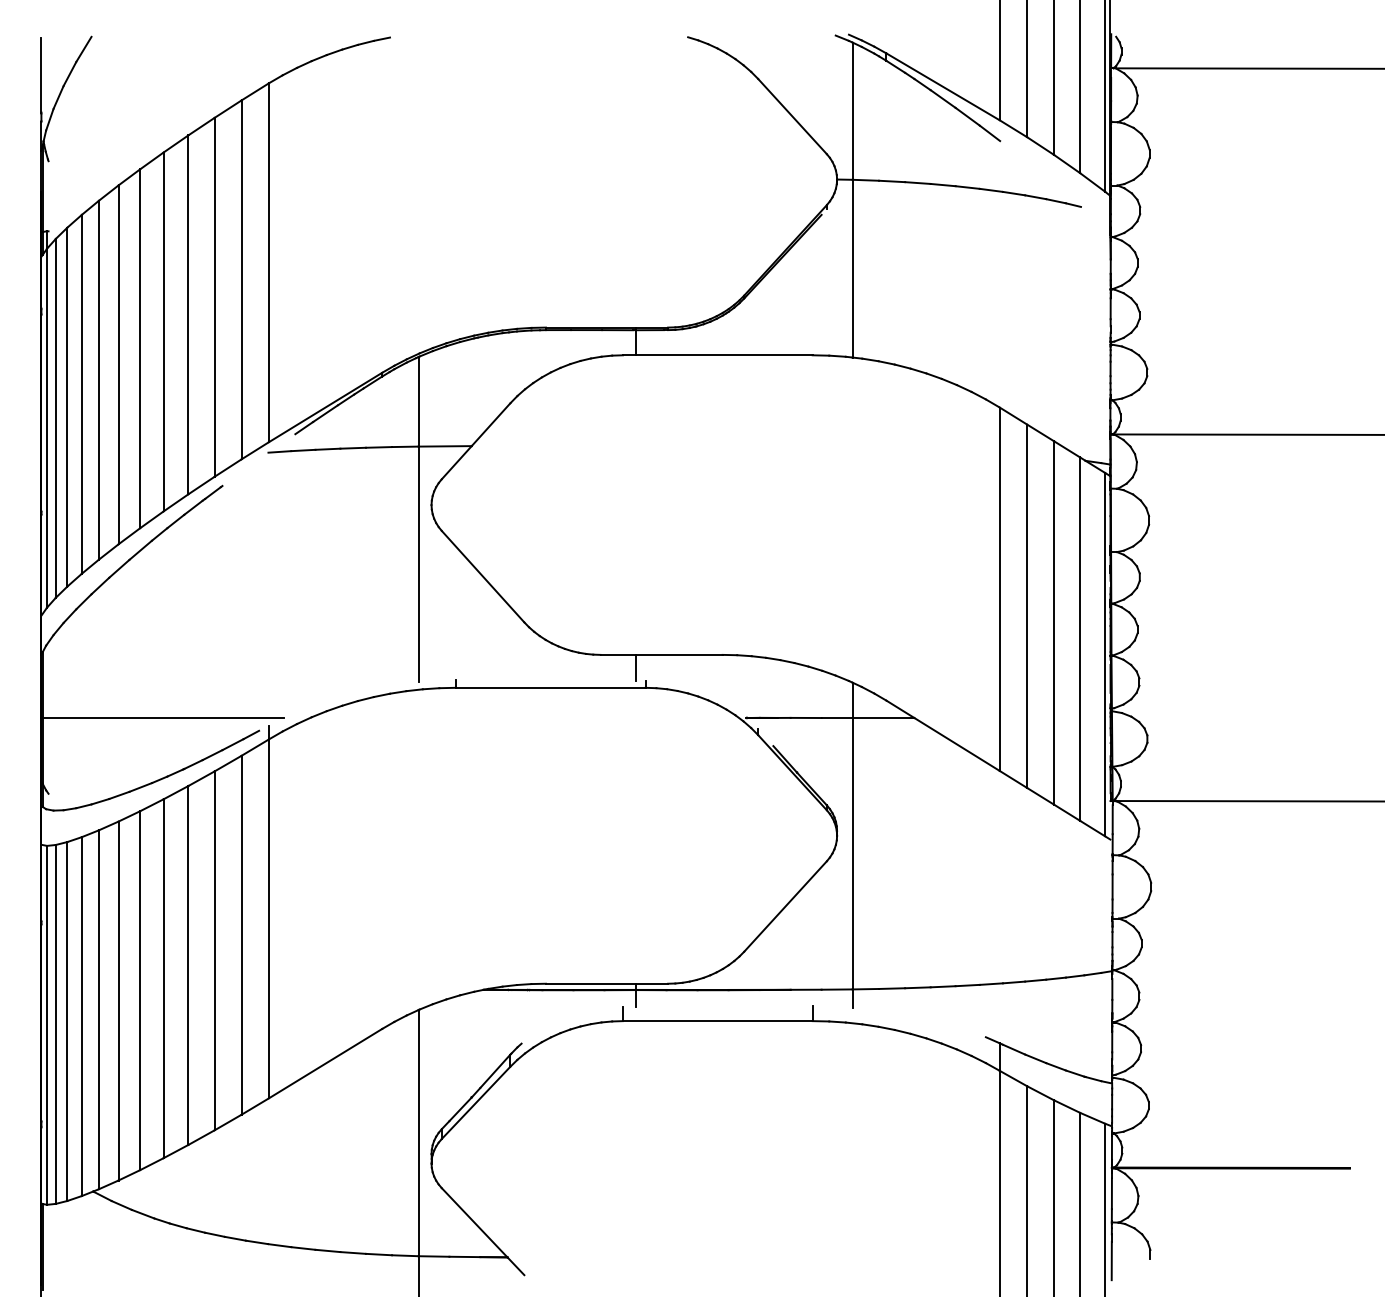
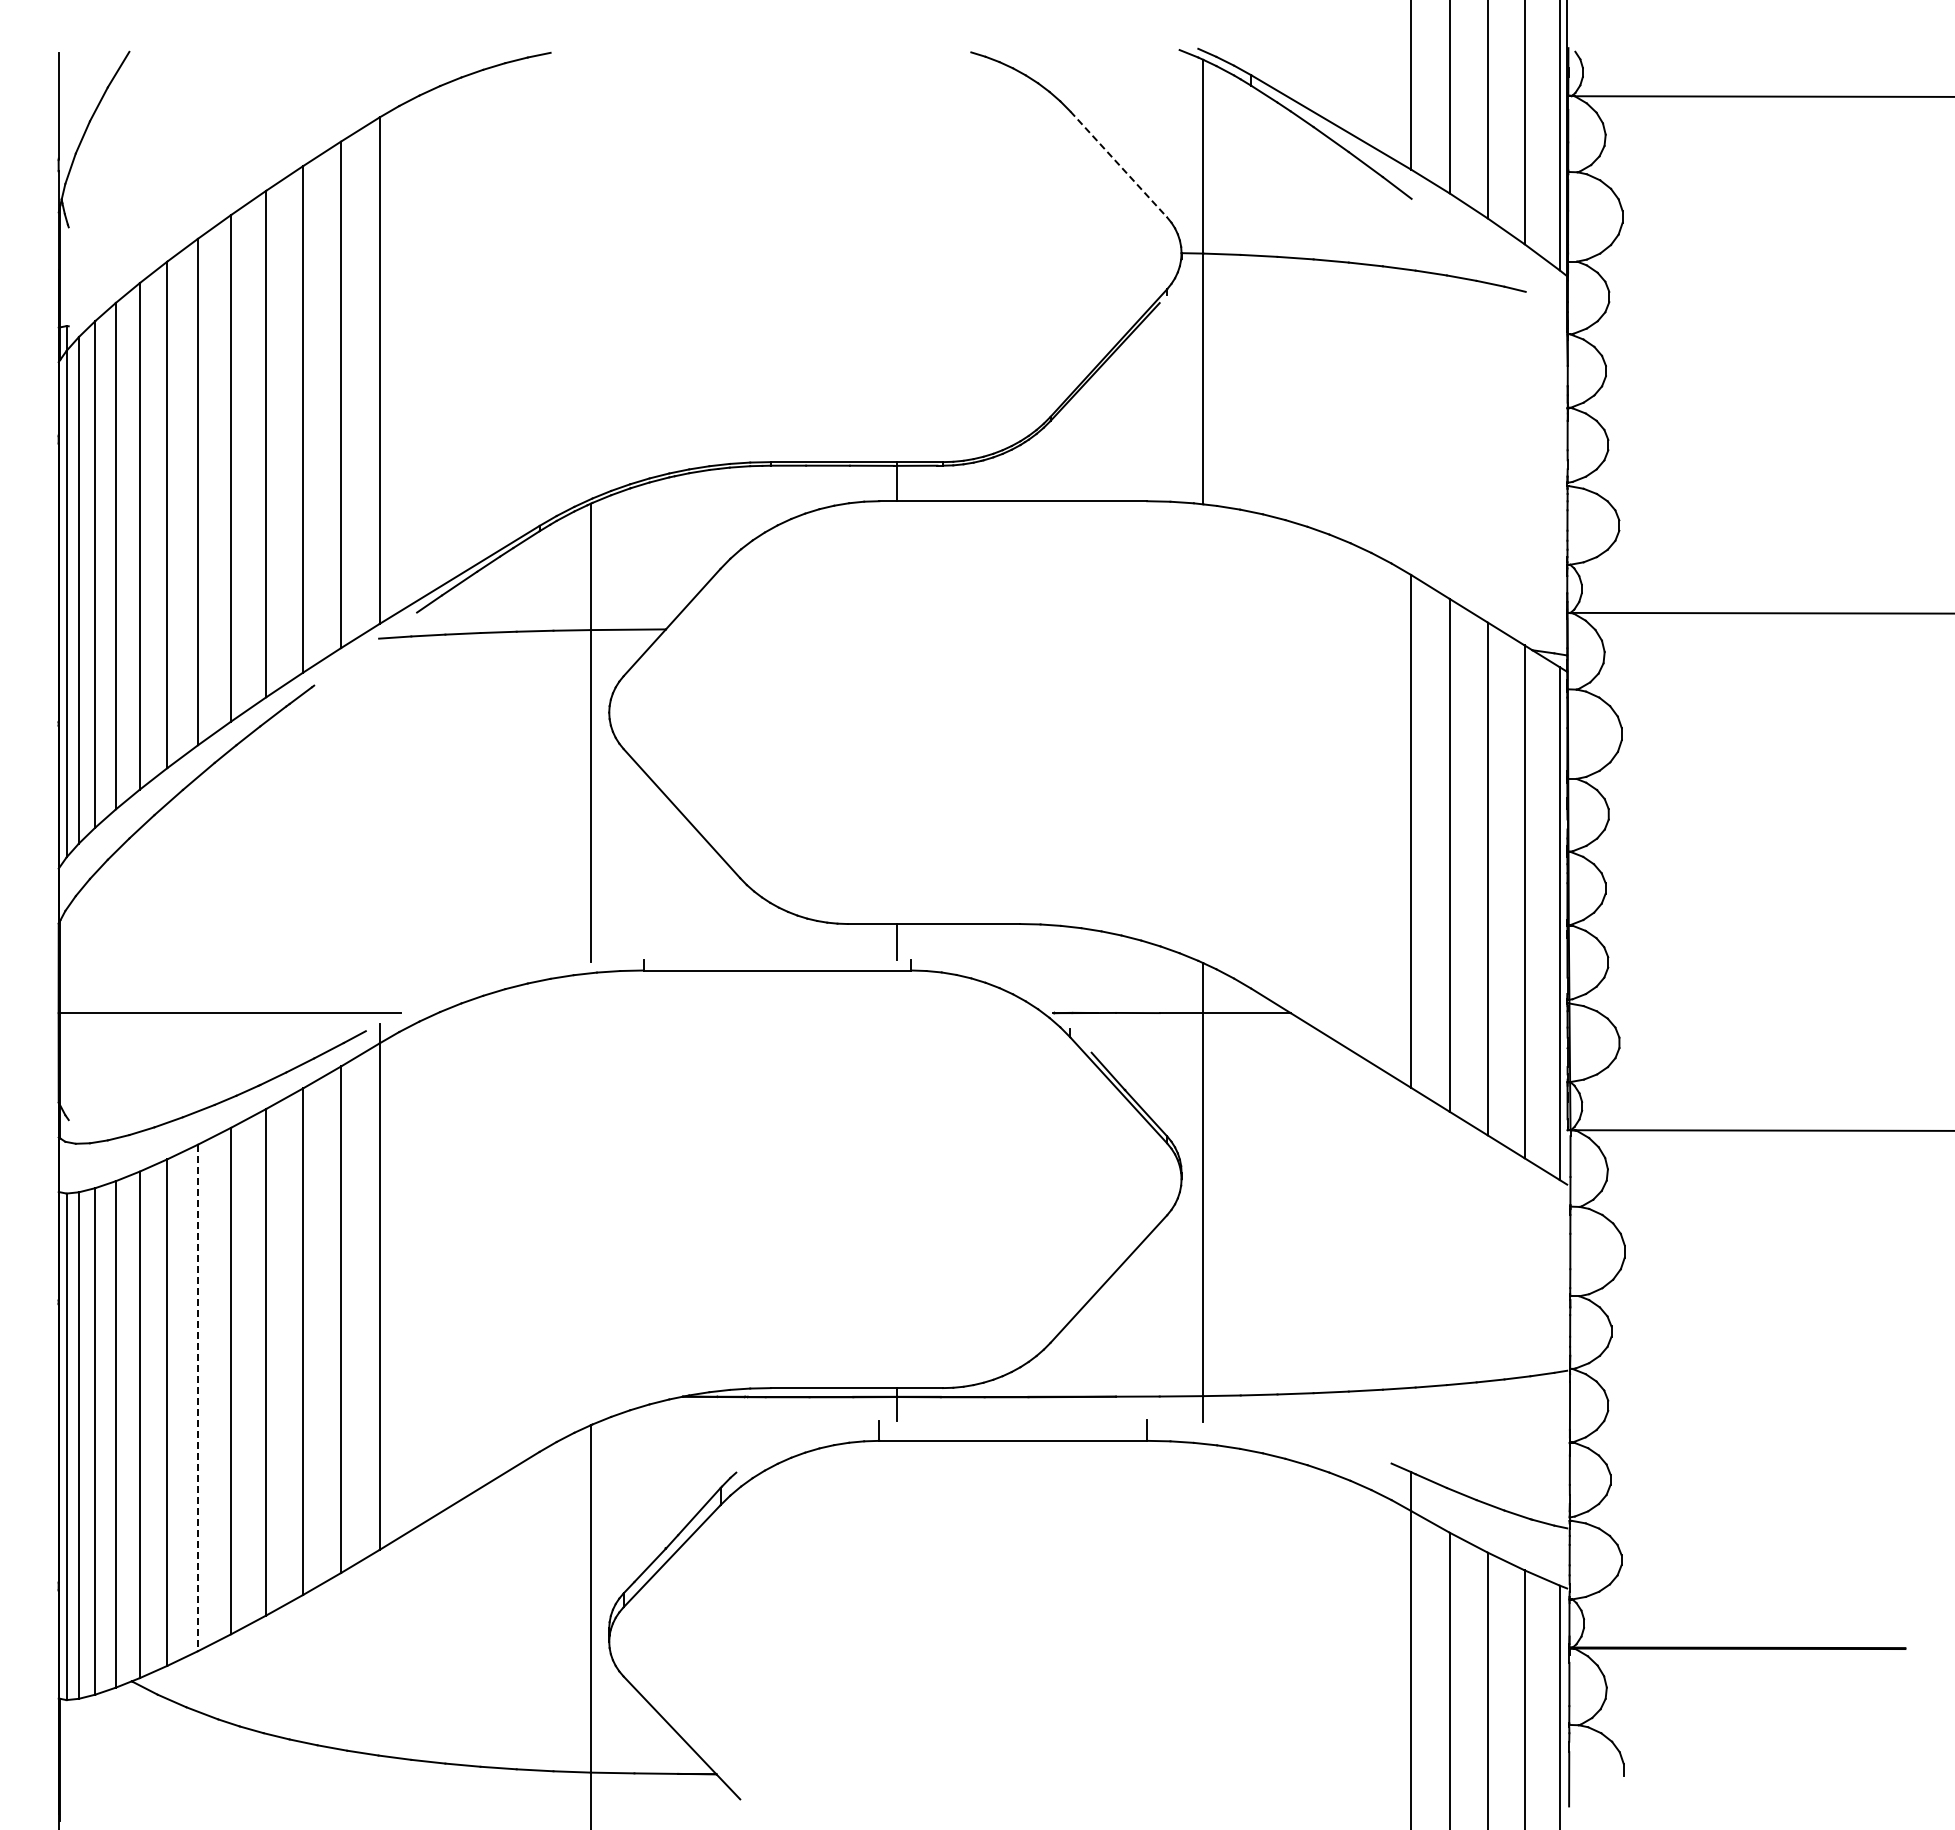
line: (792, 116) -> (1118, 164), solid -> dashed
line: (139, 991) -> (197, 1398), solid -> dashed

